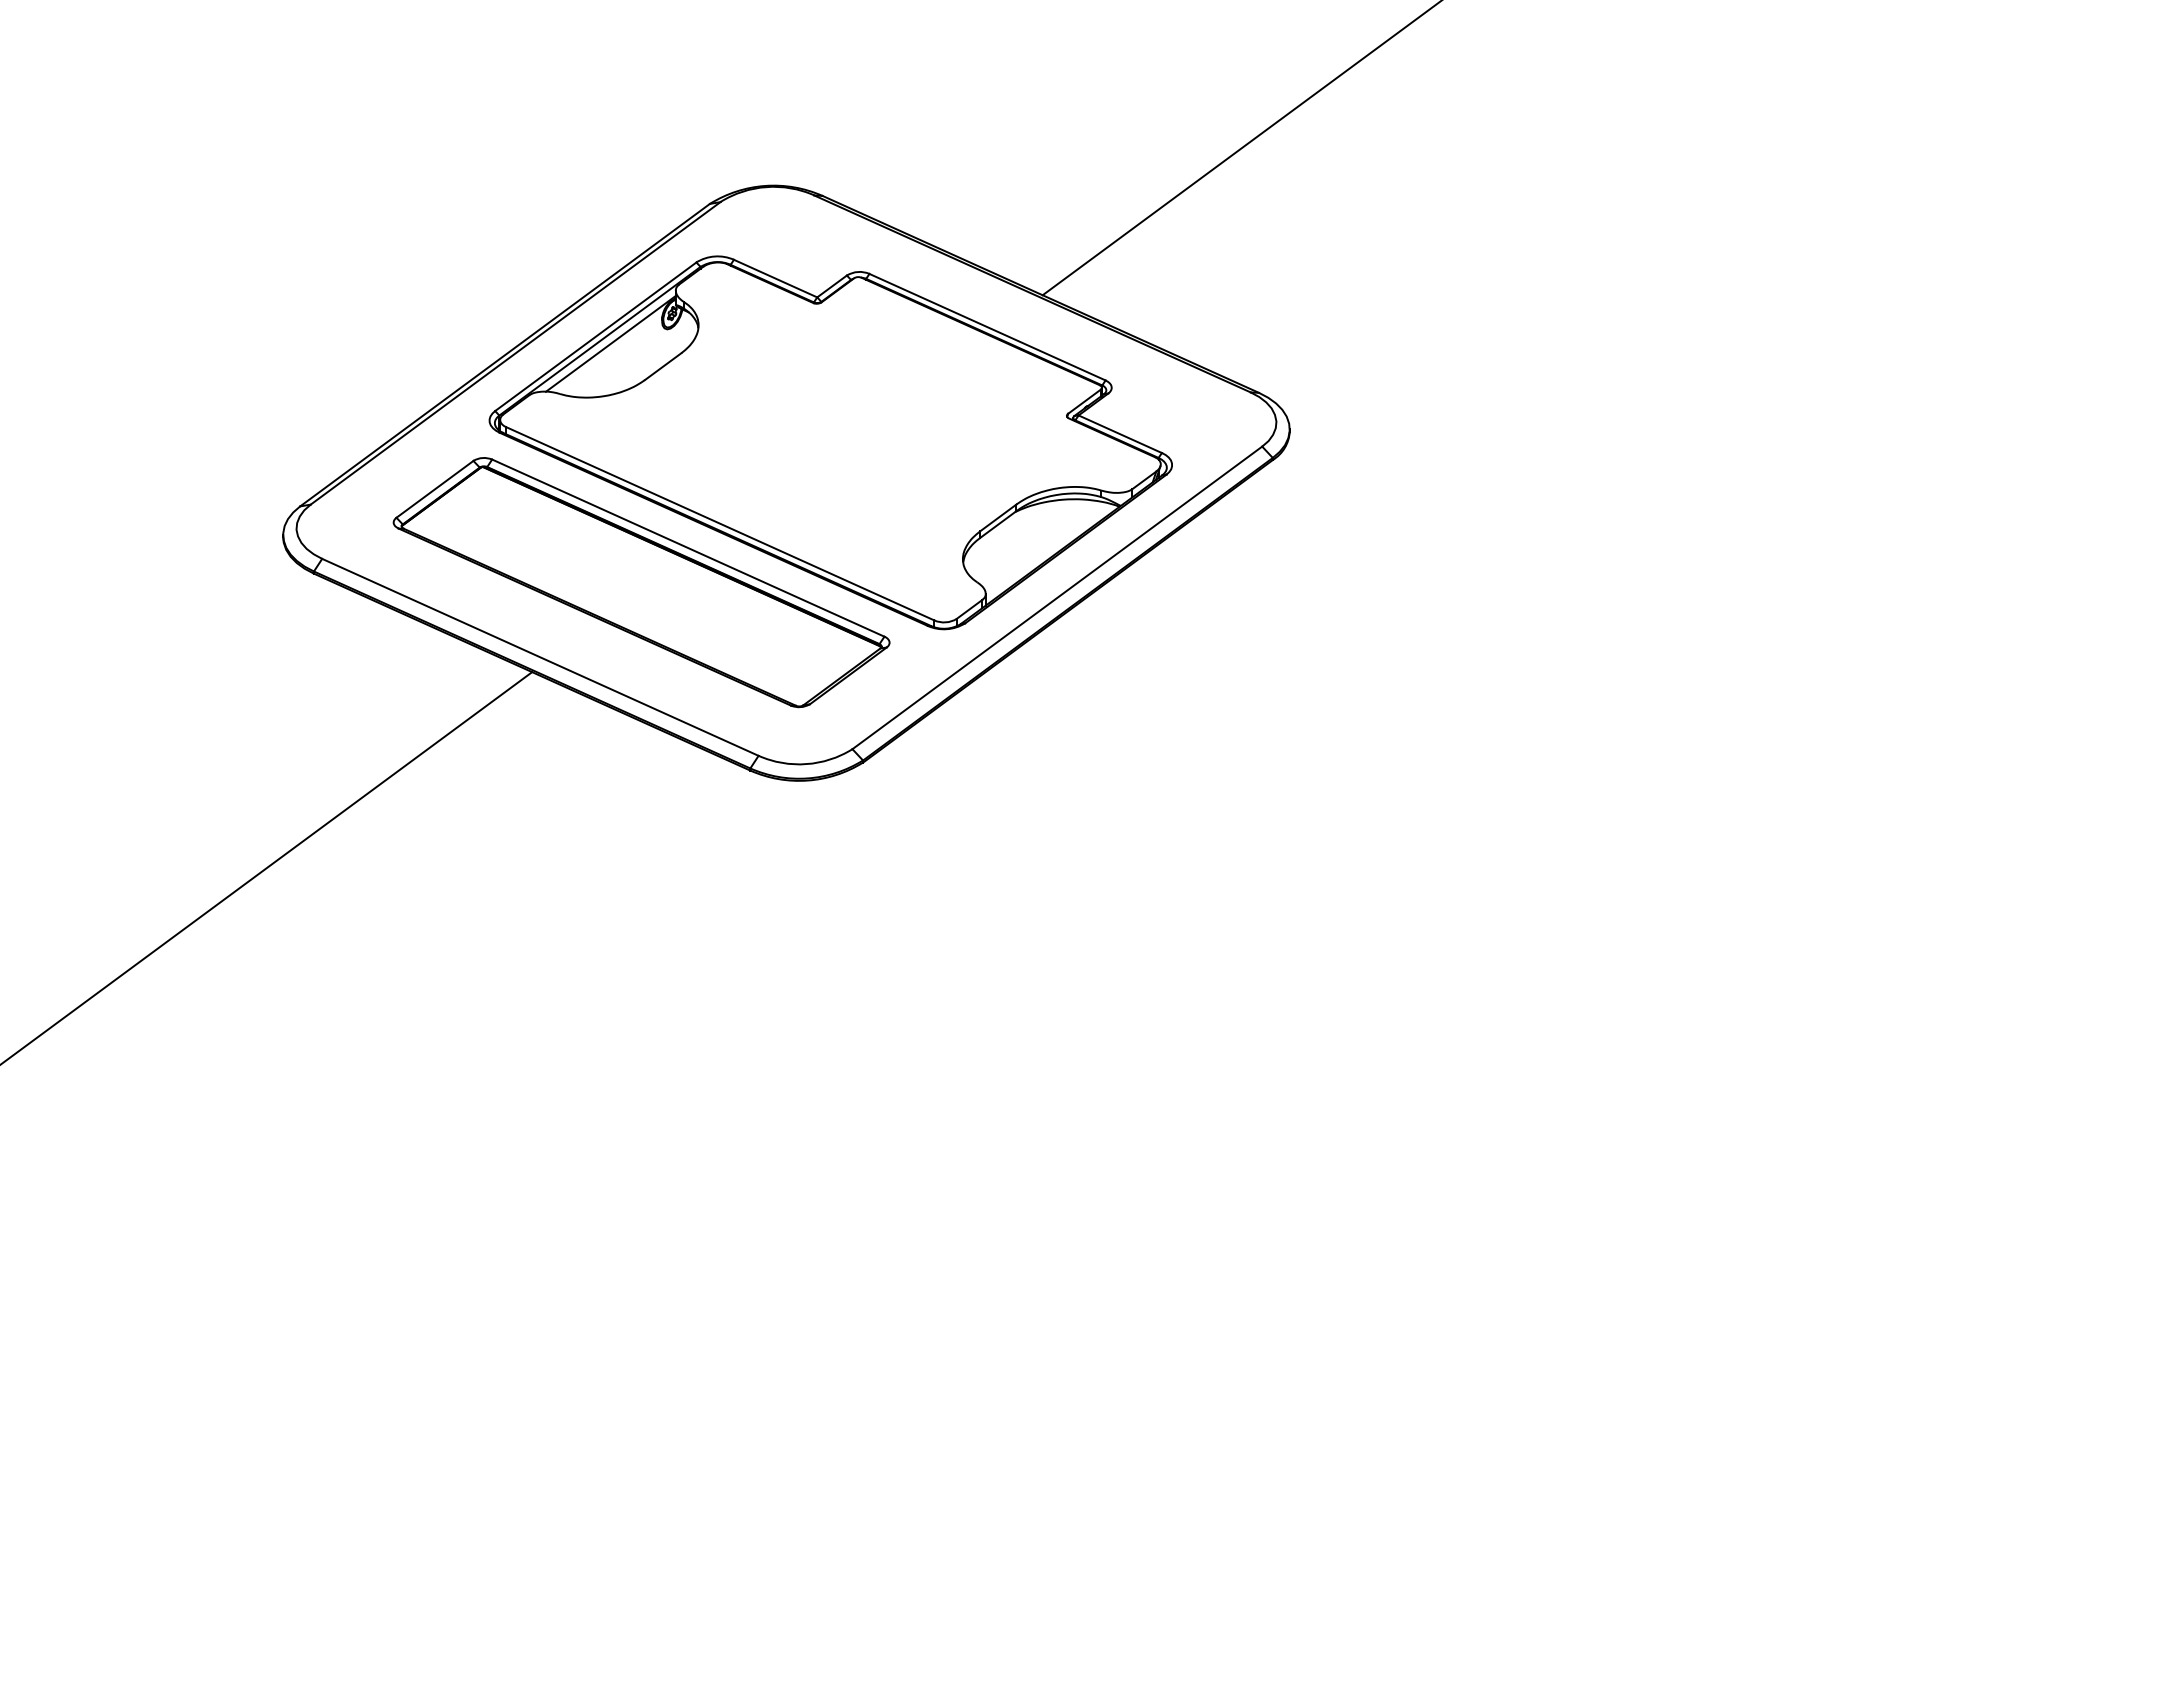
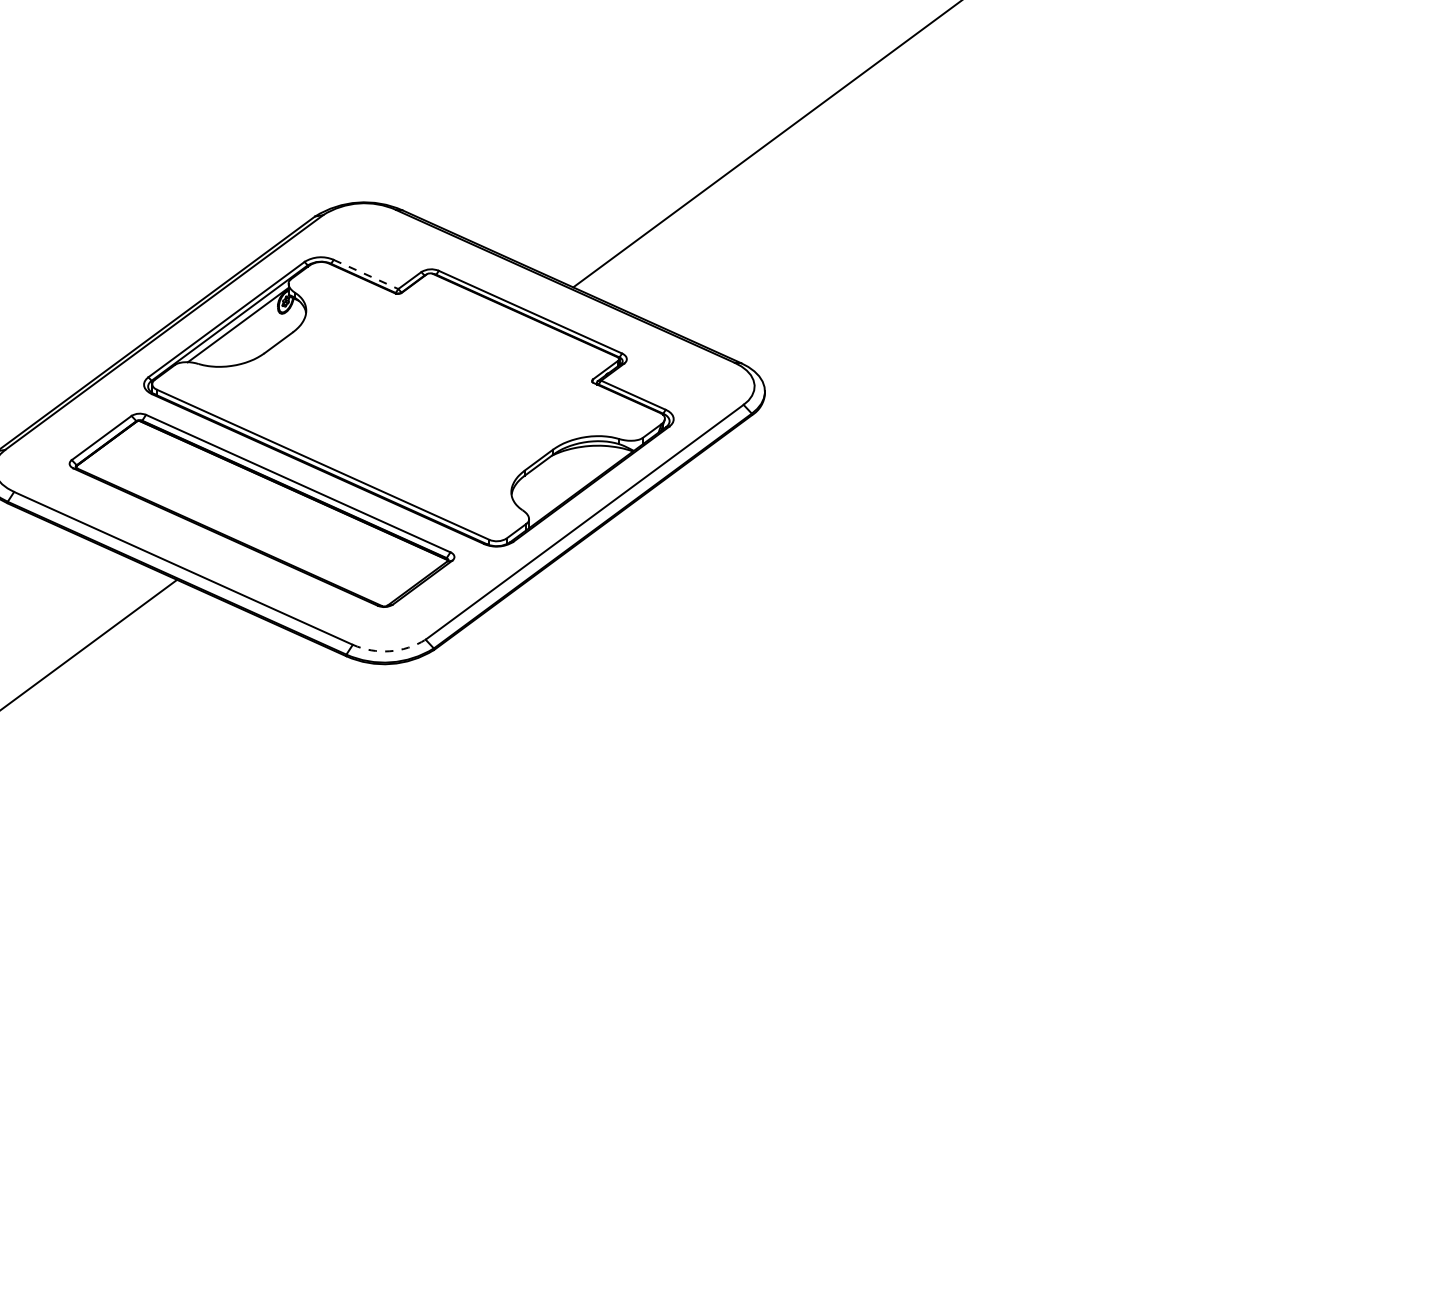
line: (775, 278) -> (365, 274), solid -> dashed
arc: (806, 764) -> (389, 651), solid -> dashed

